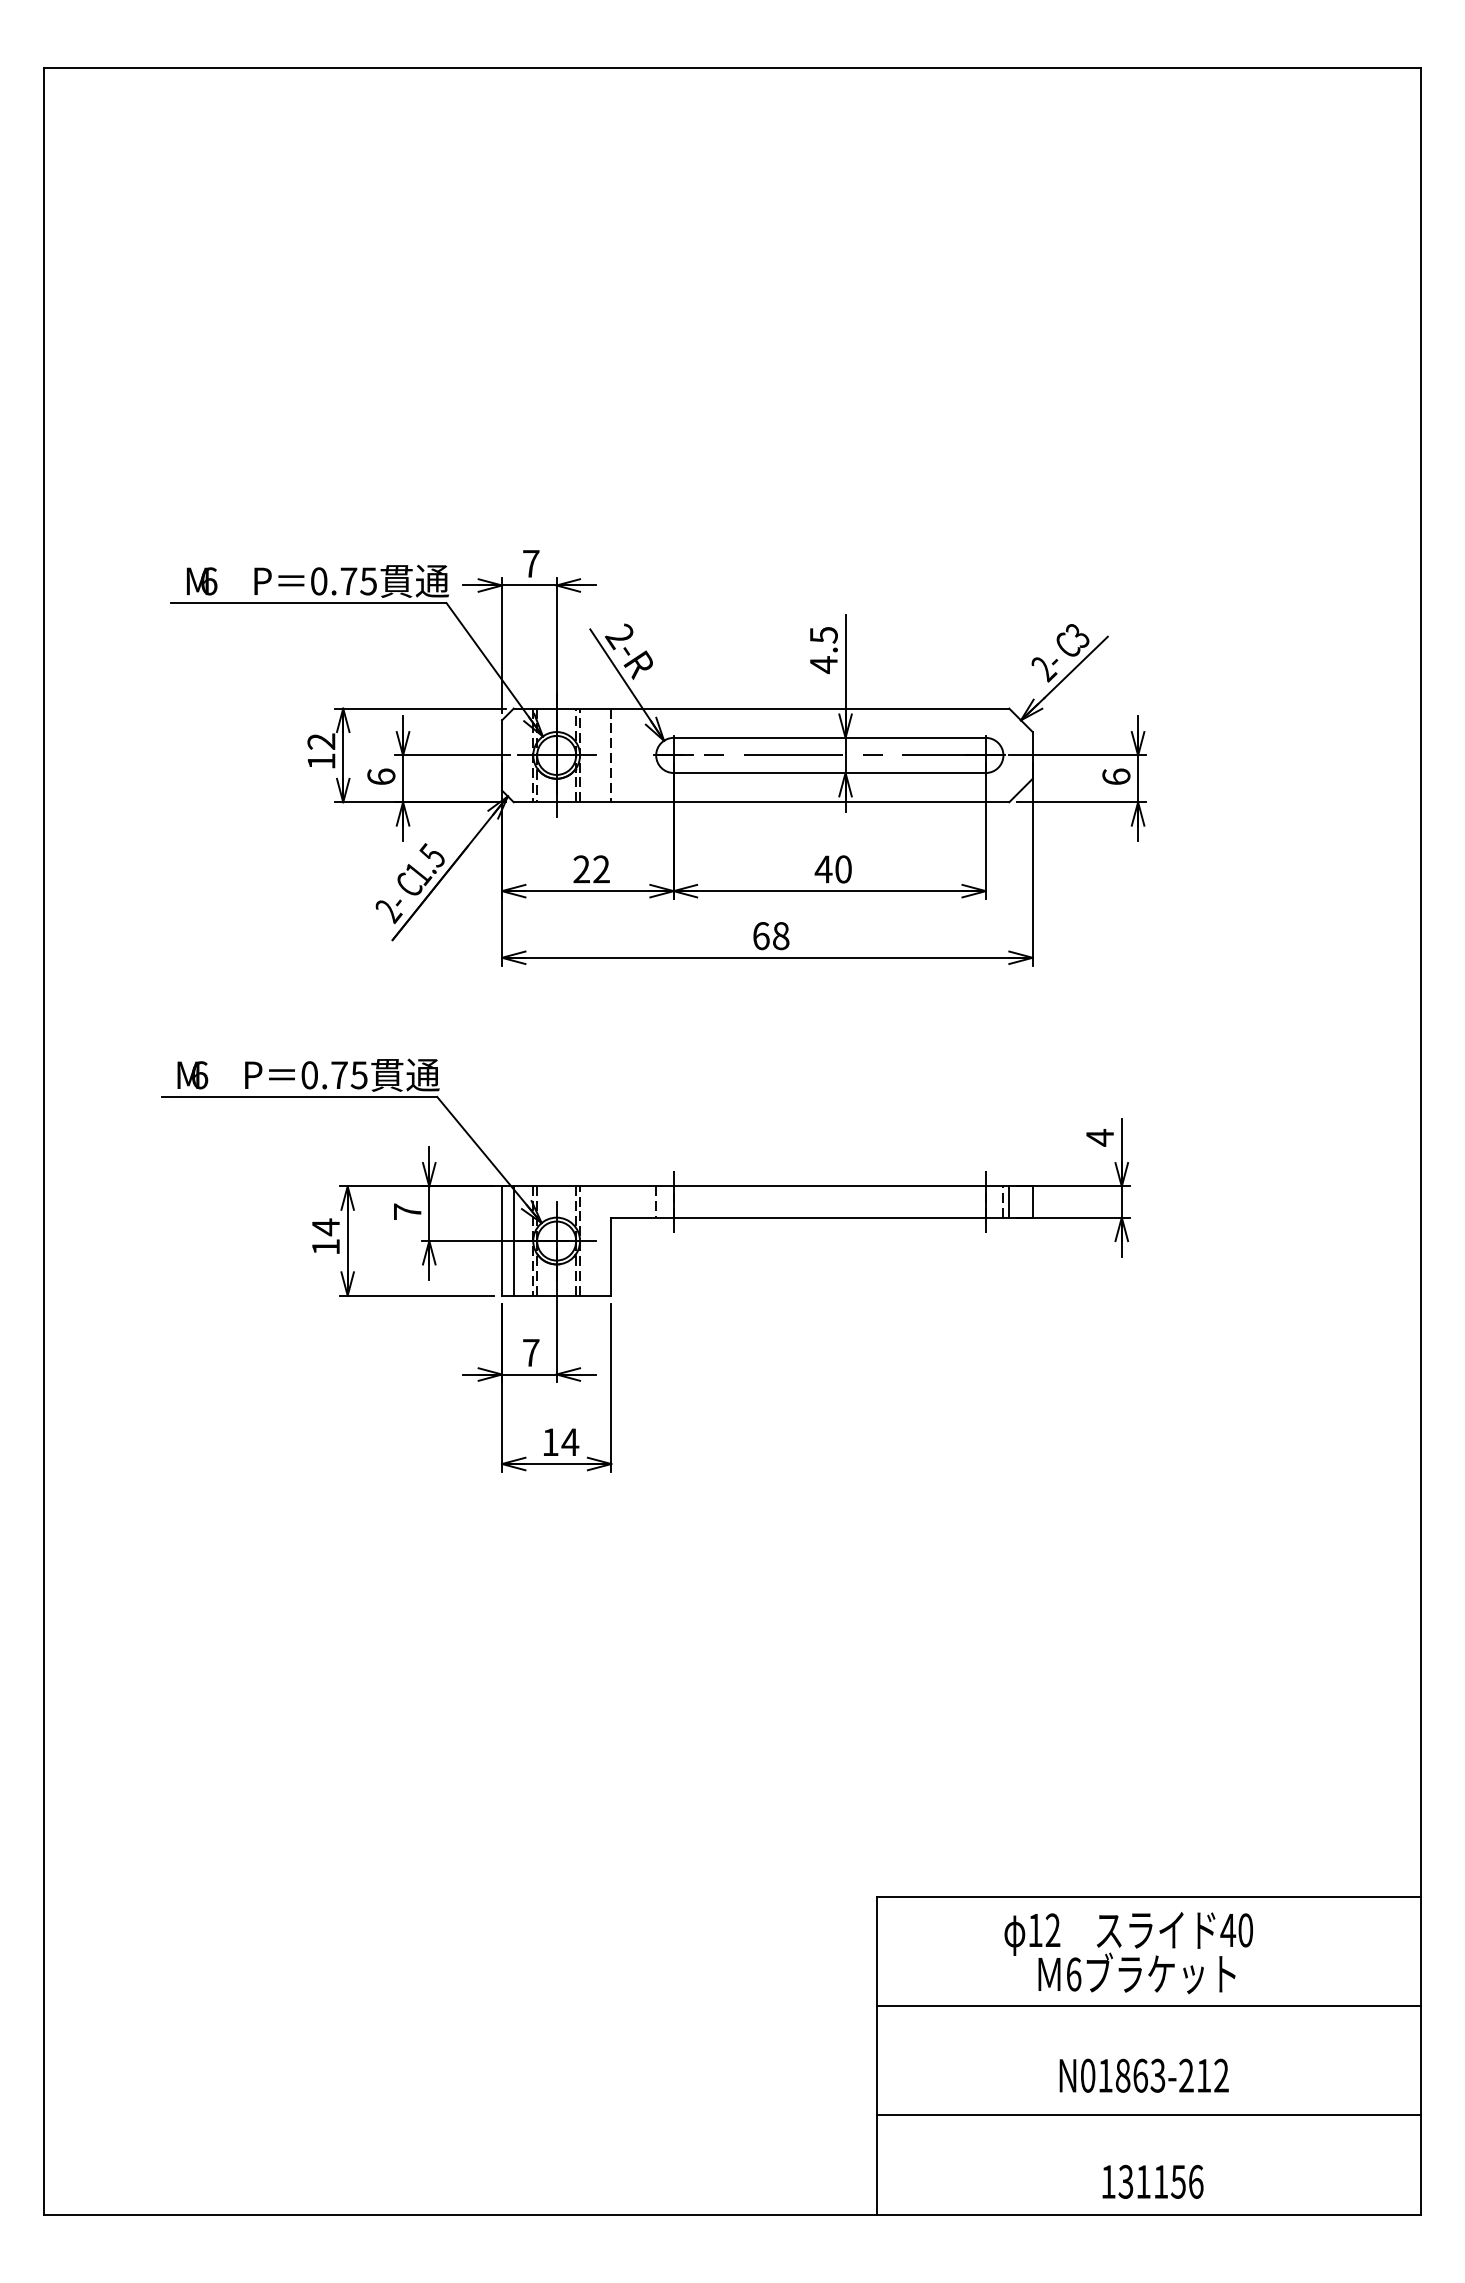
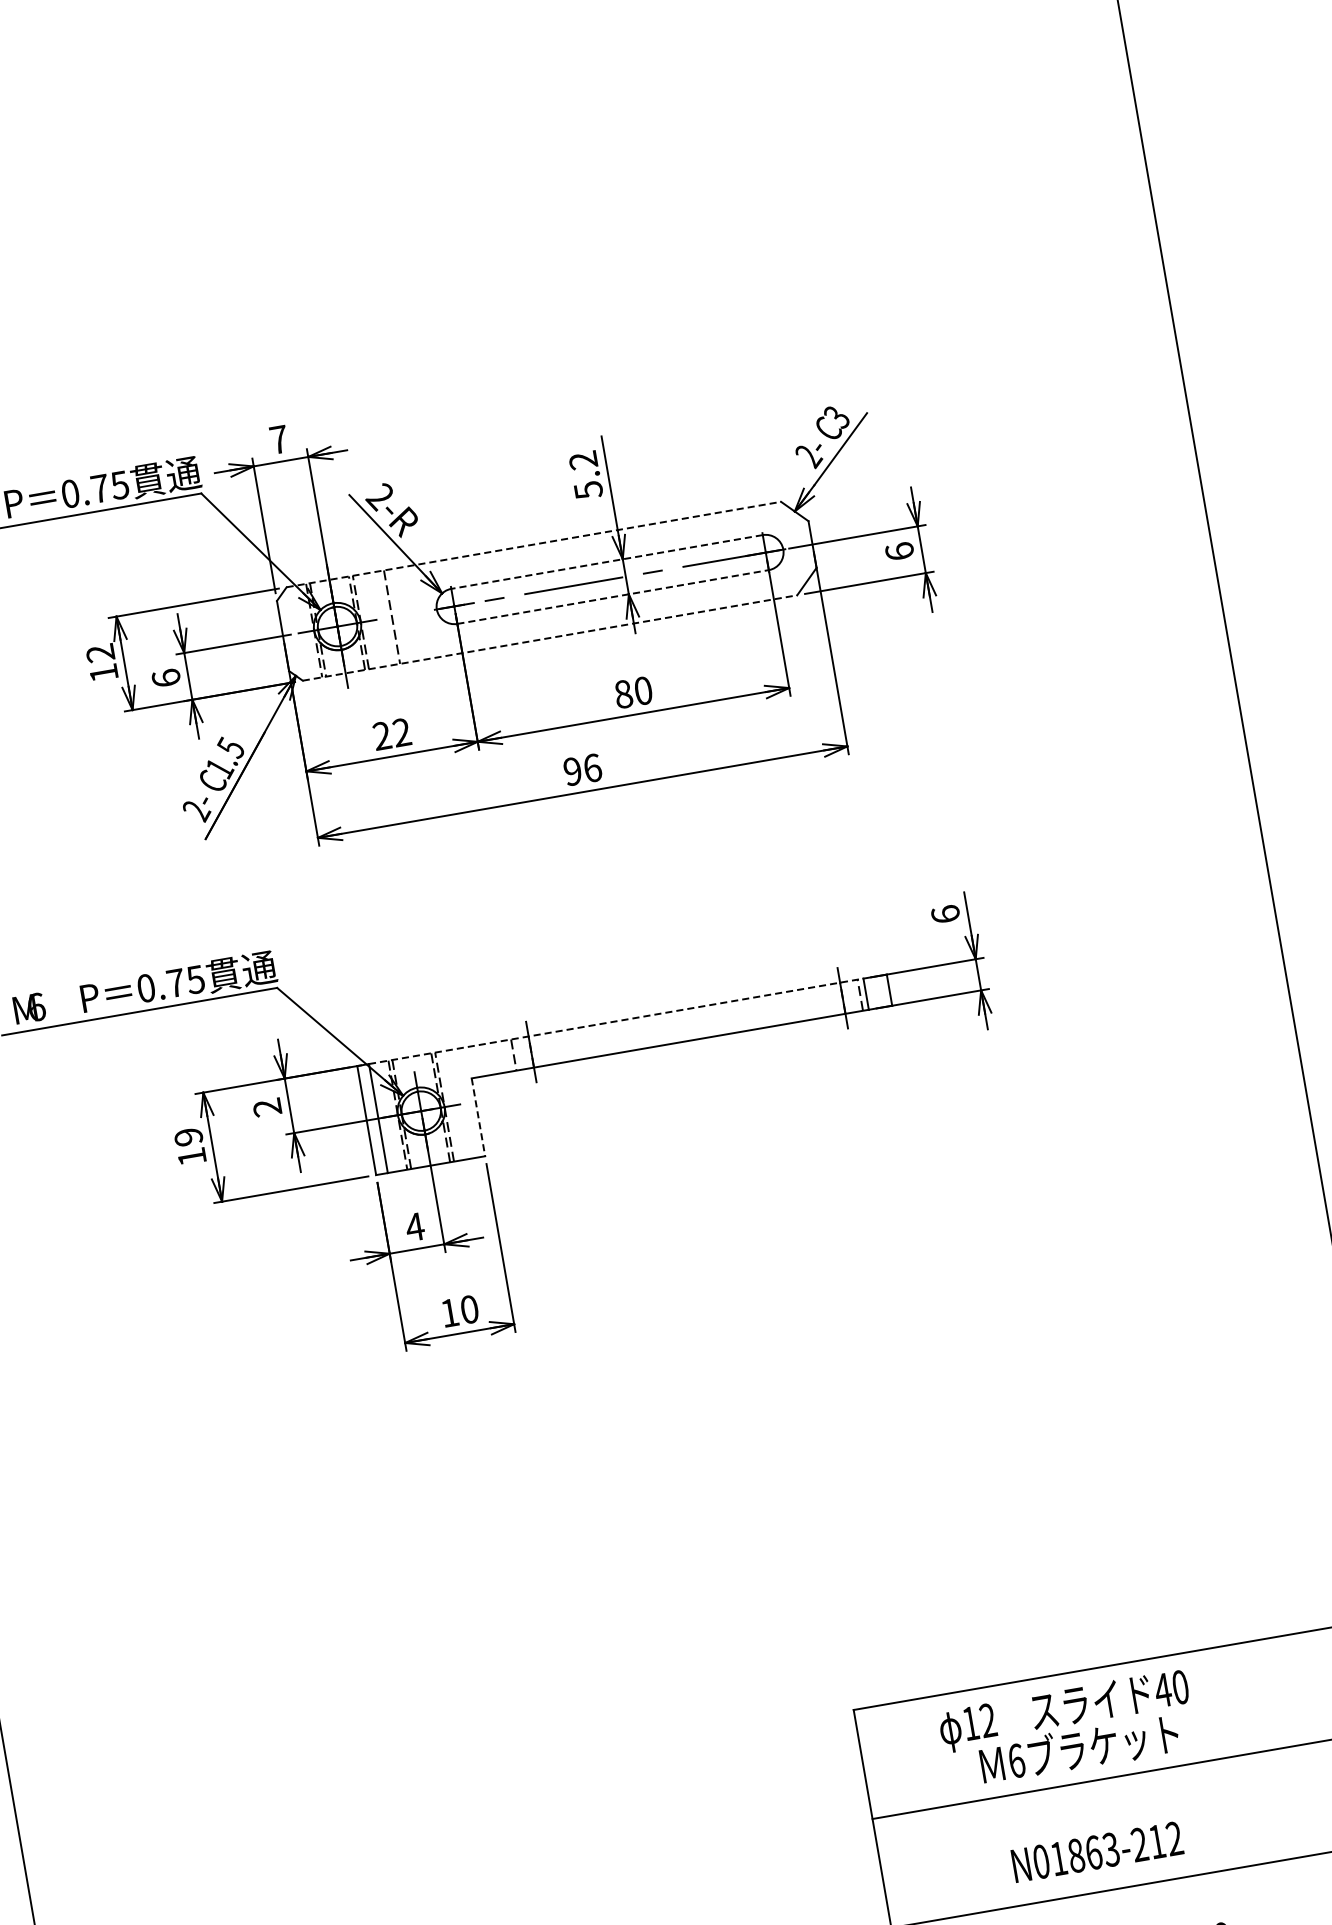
text: (823, 650) -> (585, 475), 4.5 -> 5.2
line: (761, 708) -> (533, 544), solid -> dashed
line: (829, 737) -> (606, 561), solid -> dashed
line: (830, 773) -> (613, 597), solid -> dashed
line: (761, 802) -> (550, 638), solid -> dashed
text: (823, 869) -> (623, 694), 40 -> 80
text: (771, 936) -> (583, 770), 68 -> 96
text: (1100, 1137) -> (946, 914), 4 -> 6
line: (761, 1186) -> (616, 1021), solid -> dashed
text: (407, 1211) -> (267, 1107), 7 -> 2
text: (325, 1227) -> (188, 1137), 14 -> 19
line: (611, 1257) -> (478, 1118), solid -> dashed
text: (531, 1352) -> (415, 1226), 7 -> 4
text: (570, 1442) -> (469, 1309), 14 -> 10
text: (1128, 1952) -> (1067, 1729), moved
text: (1143, 2075) -> (1096, 1851), moved

